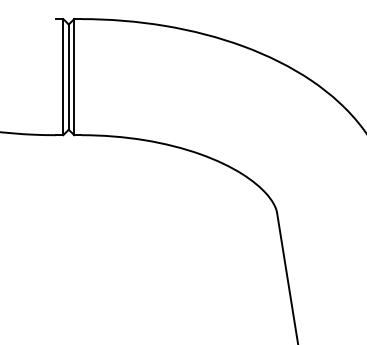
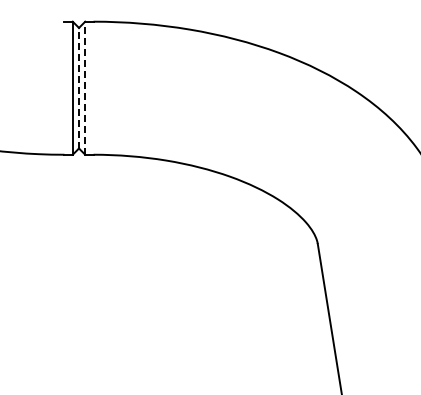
line: (69, 76) -> (79, 87), solid -> dashed
line: (74, 77) -> (85, 88), solid -> dashed

